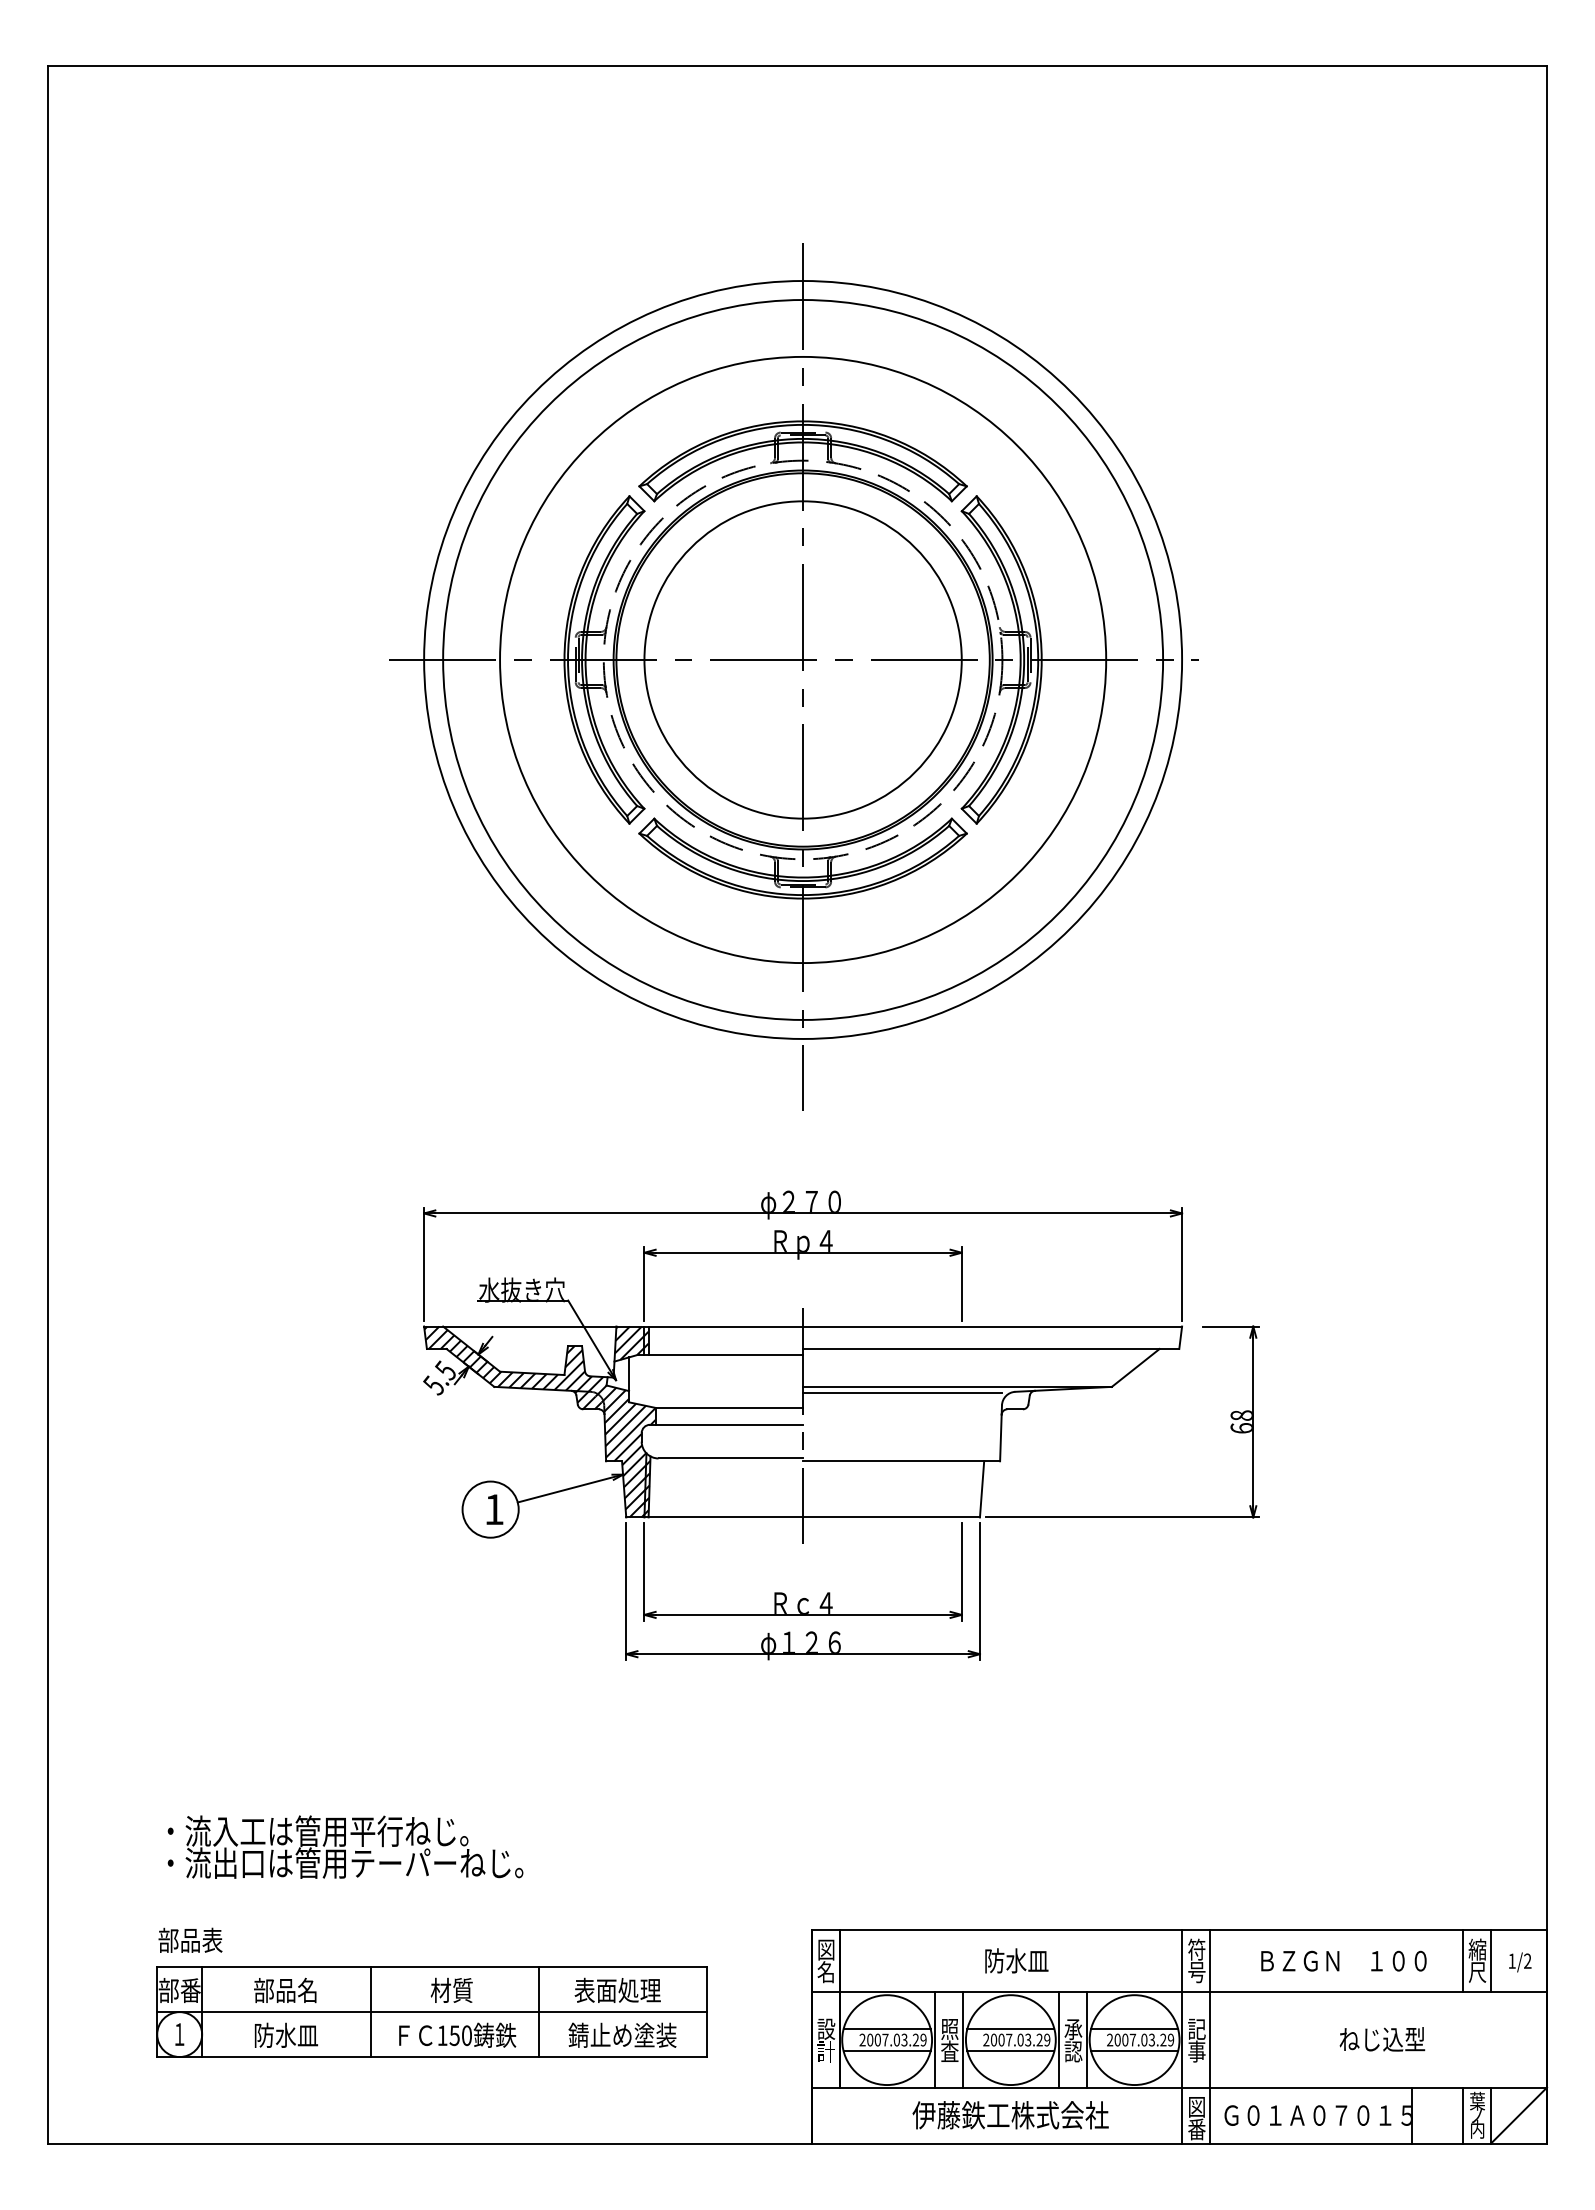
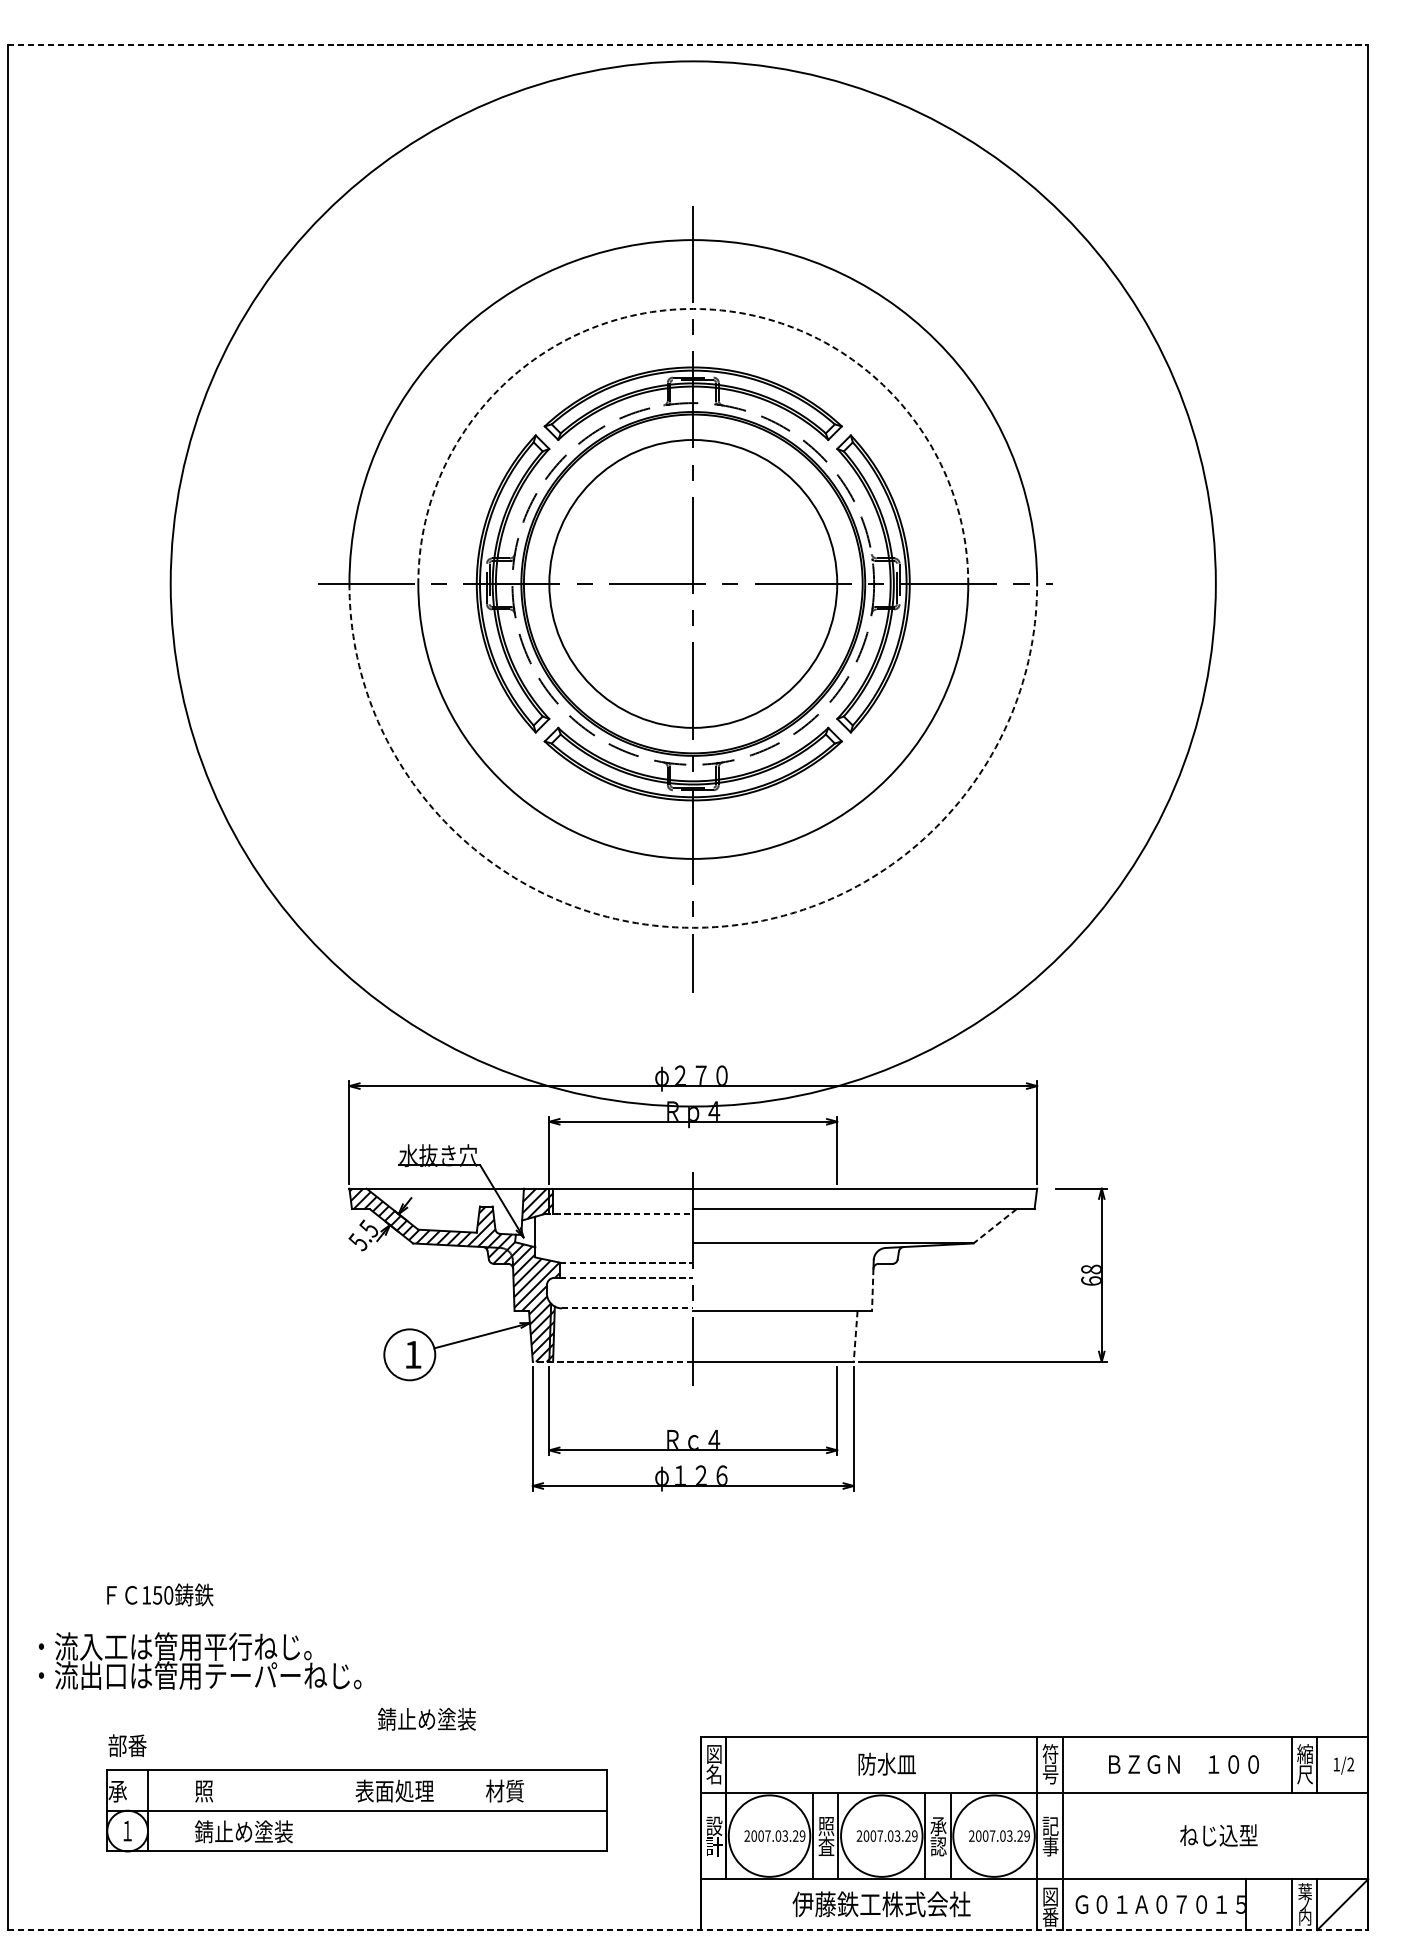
line: (797, 66) -> (688, 45), solid -> dashed
arc: (803, 356) -> (693, 308), solid -> dashed
circle: (803, 659) -> (693, 583), size x1.6
arc: (803, 1038) -> (693, 927), solid -> dashed
line: (721, 1354) -> (619, 1214), solid -> dashed
line: (1135, 1368) -> (994, 1226), solid -> dashed
line: (902, 1392) -> (783, 1248), removed
line: (729, 1407) -> (626, 1262), solid -> dashed
line: (729, 1424) -> (626, 1277), solid -> dashed
line: (1000, 1438) -> (872, 1290), solid -> dashed
line: (731, 1458) -> (628, 1308), solid -> dashed
line: (982, 1489) -> (856, 1336), solid -> dashed
line: (714, 1517) -> (612, 1361), solid -> dashed
text: (345, 1846) -> (200, 1660), moved
text: (201, 1939) -> (147, 1744), 部品表 -> 部番
text: (473, 1989) -> (394, 1790), 材質 -> 表面処理
text: (617, 1989) -> (524, 1790), 表面処理 -> 材質
text: (179, 1990) -> (127, 1791), 部番 -> 承
text: (285, 1990) -> (223, 1791), 部品名 -> 照
line: (370, 2012) -> (300, 1811), removed
line: (539, 2012) -> (454, 1811), removed
line: (886, 2028) -> (768, 1825), removed
line: (1010, 2028) -> (881, 1825), removed
line: (1134, 2028) -> (993, 1825), removed
text: (307, 2034) -> (243, 1831), 防水皿 -> 錆止め塗装
text: (457, 2034) -> (160, 1594), moved
text: (622, 2034) -> (426, 1718), moved
line: (886, 2051) -> (768, 1846), removed
line: (1010, 2051) -> (881, 1846), removed
line: (1134, 2051) -> (993, 1846), removed
line: (797, 2143) -> (688, 1929), solid -> dashed

